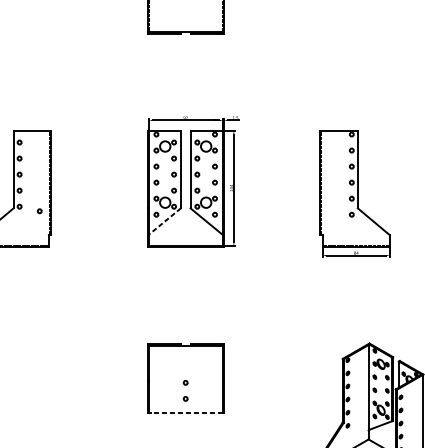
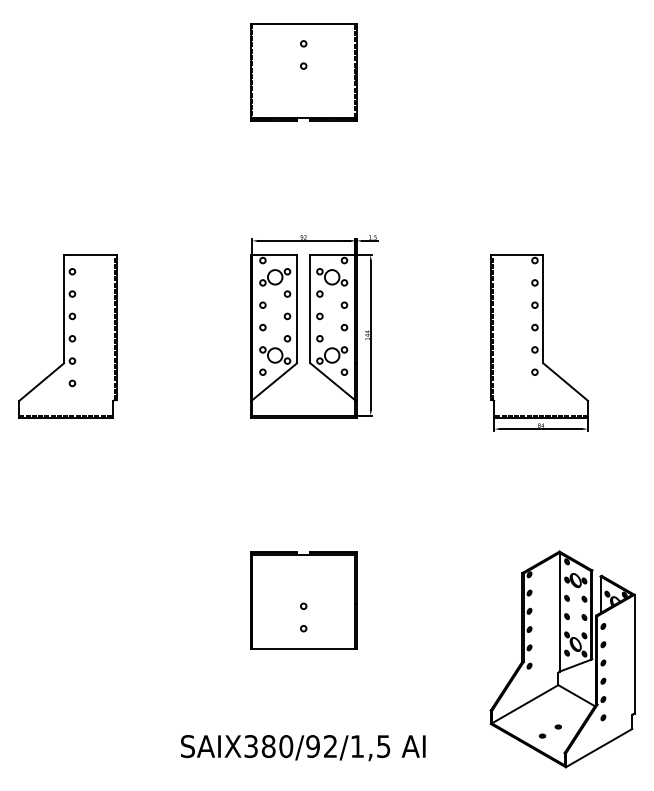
circle: (39, 211) -> (72, 383), moved
line: (164, 221) -> (274, 381), dashed -> solid
line: (185, 413) -> (303, 648), dashed -> solid

